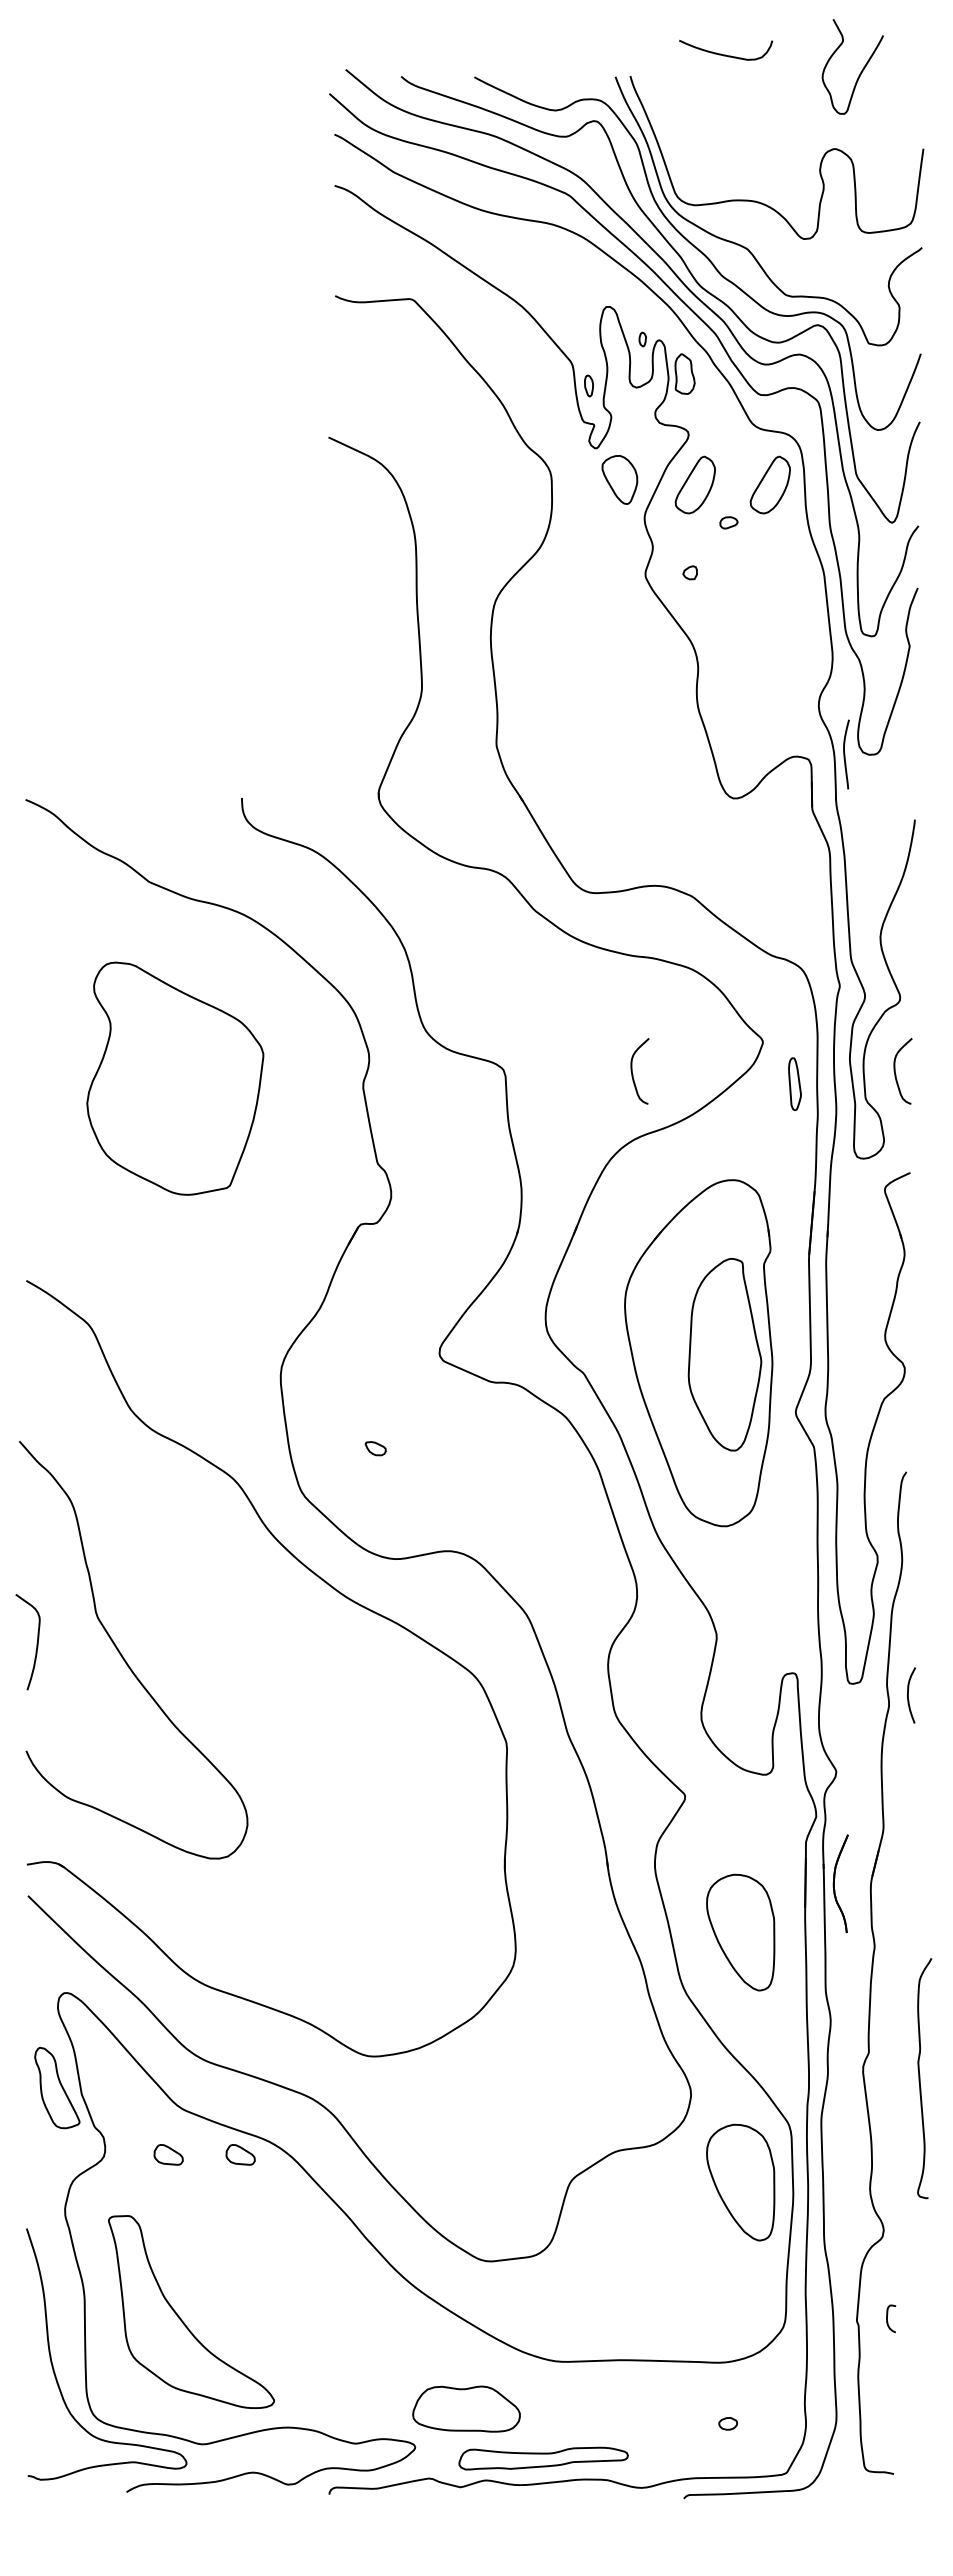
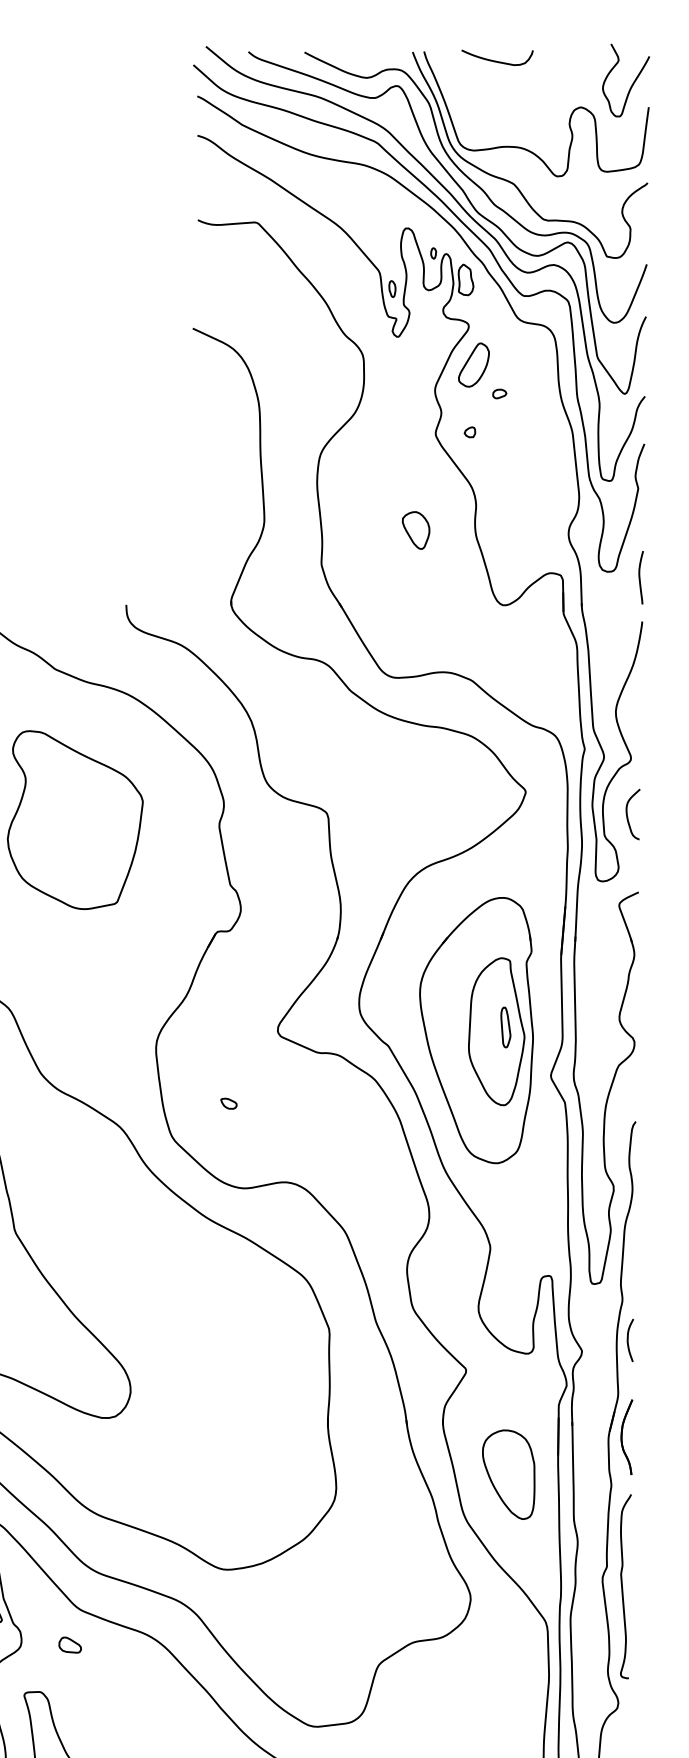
curve: (726, 54) -> (497, 61), moved
curve: (861, 70) -> (632, 83), moved
part: (619, 479) -> (415, 530), moved
part: (769, 484) -> (530, 364), removed
curve: (845, 754) -> (640, 577), moved
curve: (633, 1074) -> (426, 816), removed
part: (794, 1084) -> (505, 1027), moved
curve: (908, 1695) -> (628, 1340), moved
part: (840, 1883) -> (626, 1437), moved
curve: (920, 2078) -> (622, 1586), moved
part: (240, 2154) -> (125, 1644), removed
part: (740, 2182) -> (508, 1666), removed

